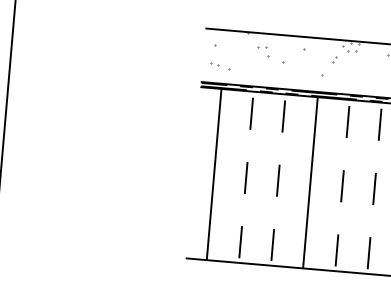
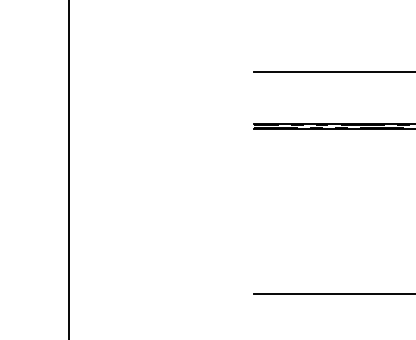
hatch: (283, 55) -> (330, 91), removed
hatch: (278, 180) -> (335, 211), removed

